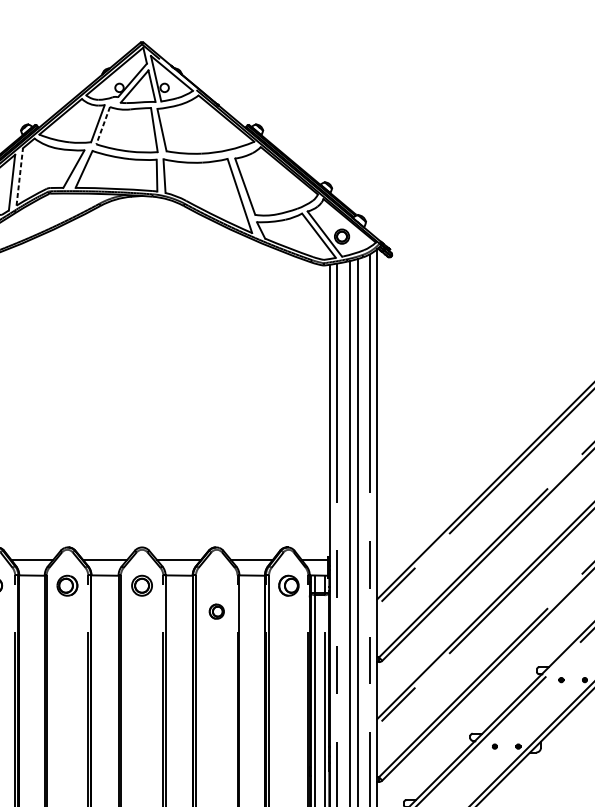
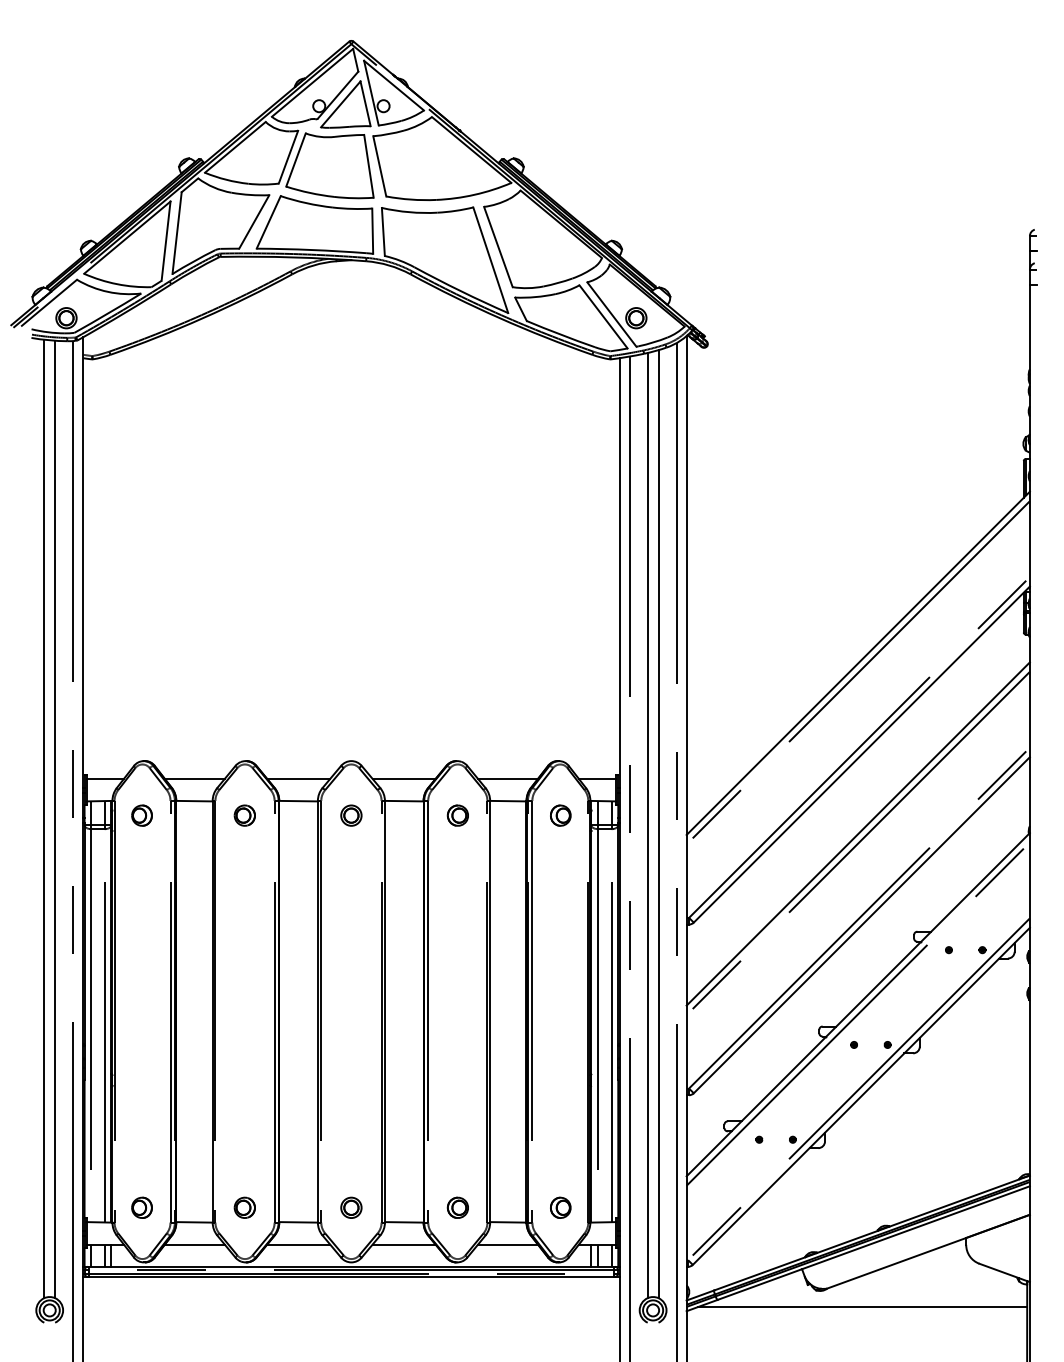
line: (102, 126) -> (295, 160), dashed -> solid
line: (20, 176) -> (177, 232), dashed -> solid
part: (67, 585) -> (244, 815), size x0.71
part: (142, 585) -> (351, 815), size x0.71
part: (288, 585) -> (560, 815), size x0.71
part: (216, 611) -> (457, 815), moved

